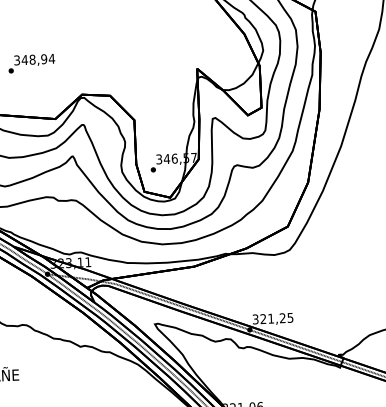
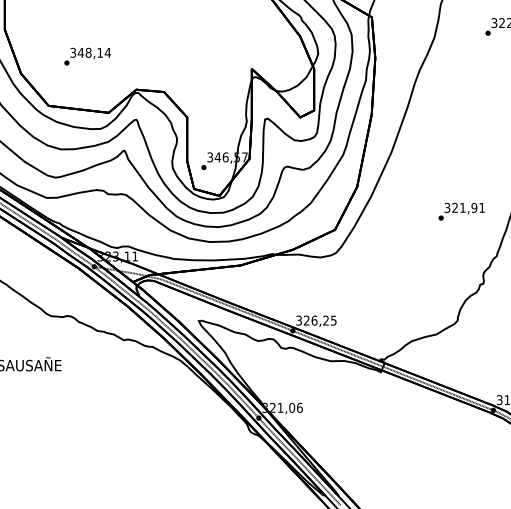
text: (44, 58) -> (100, 52), 348,94 -> 348,14
text: (271, 318) -> (314, 320), 321,25 -> 326,25

